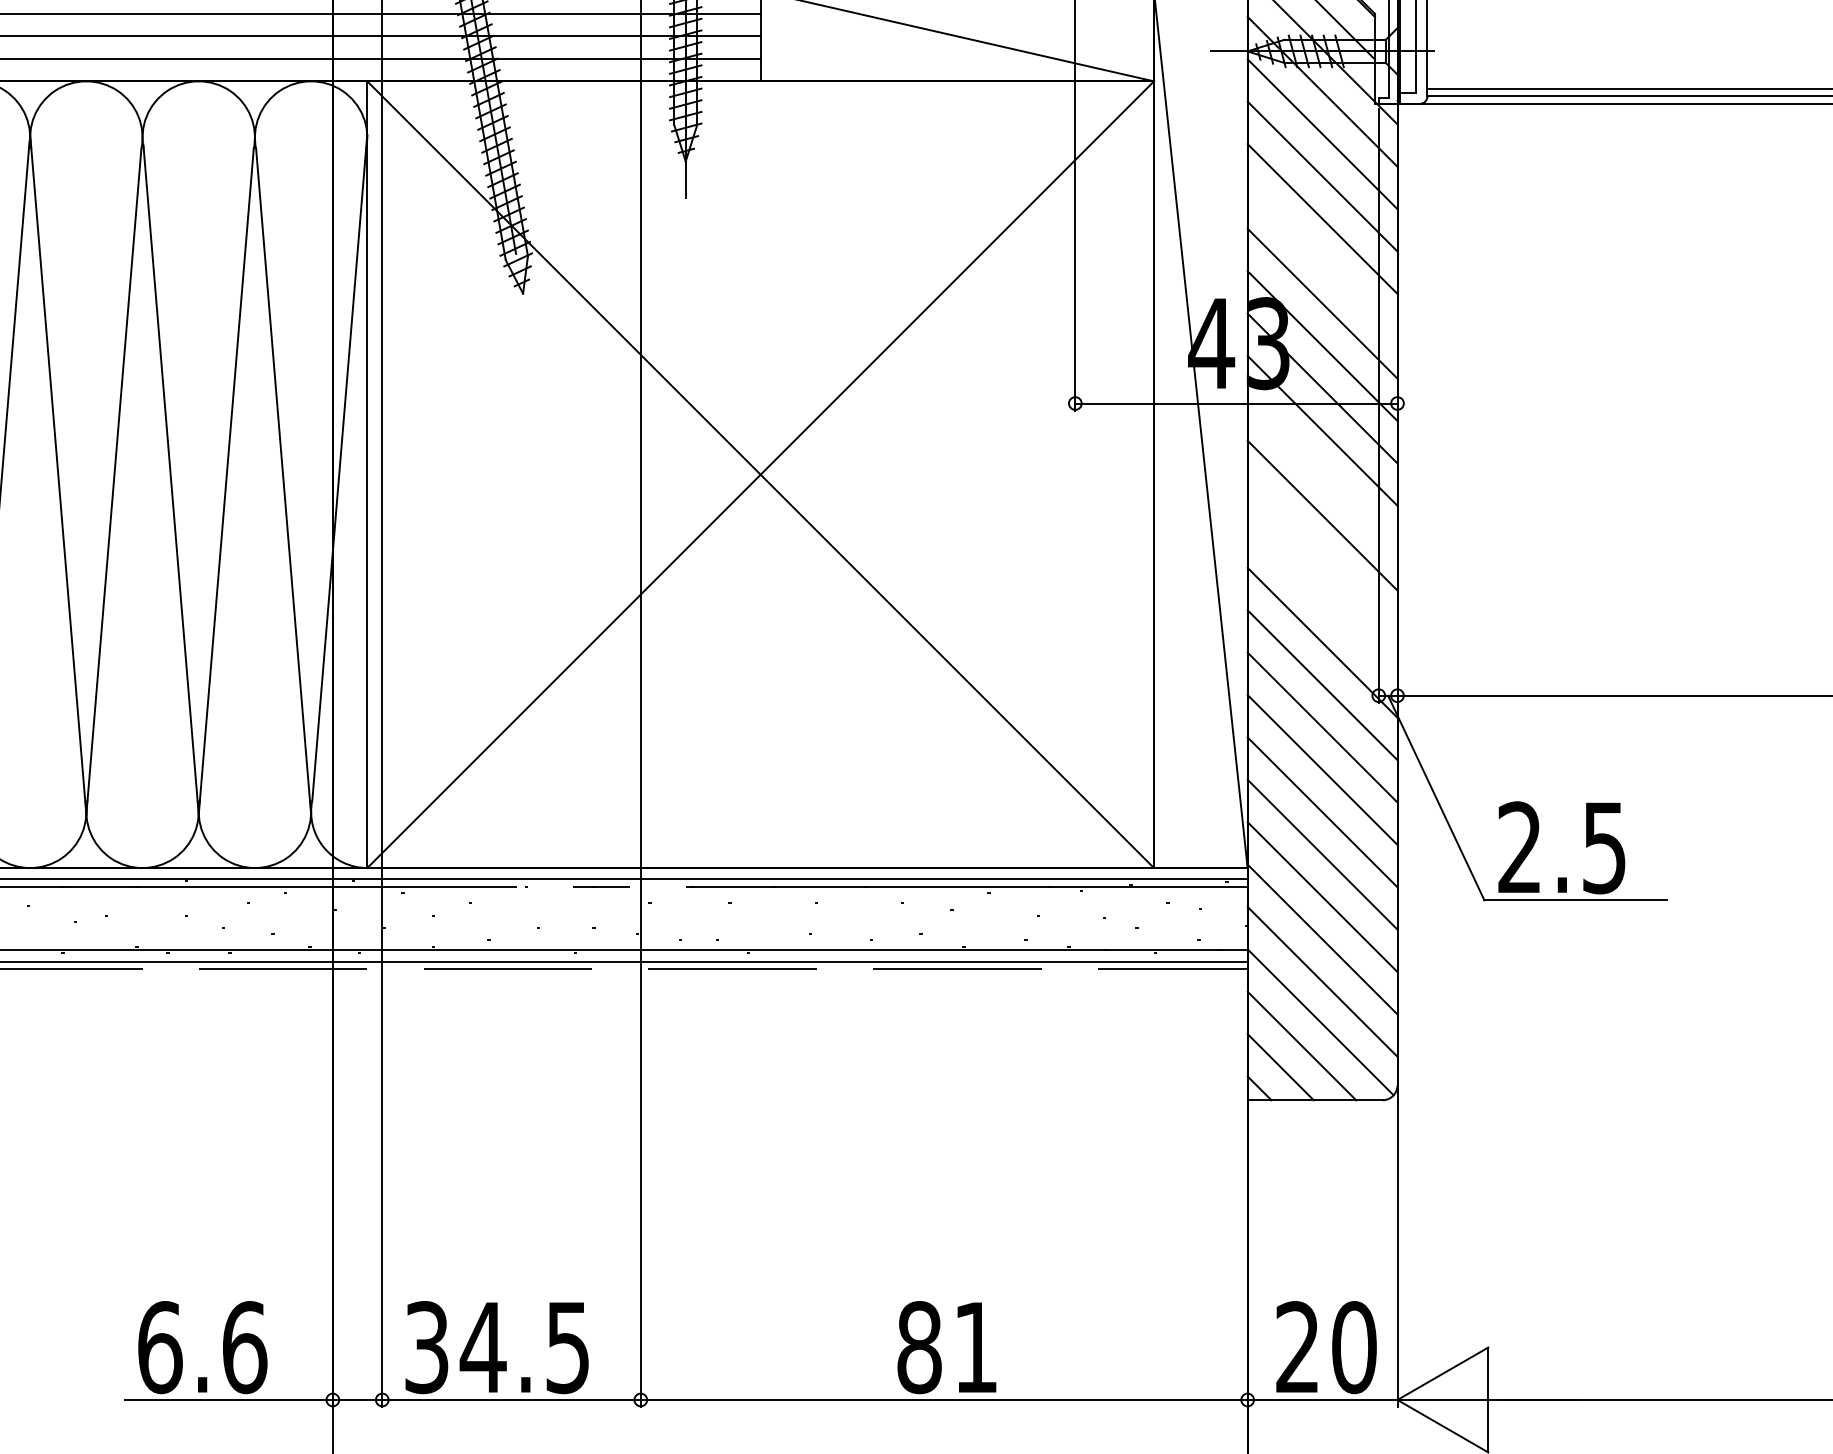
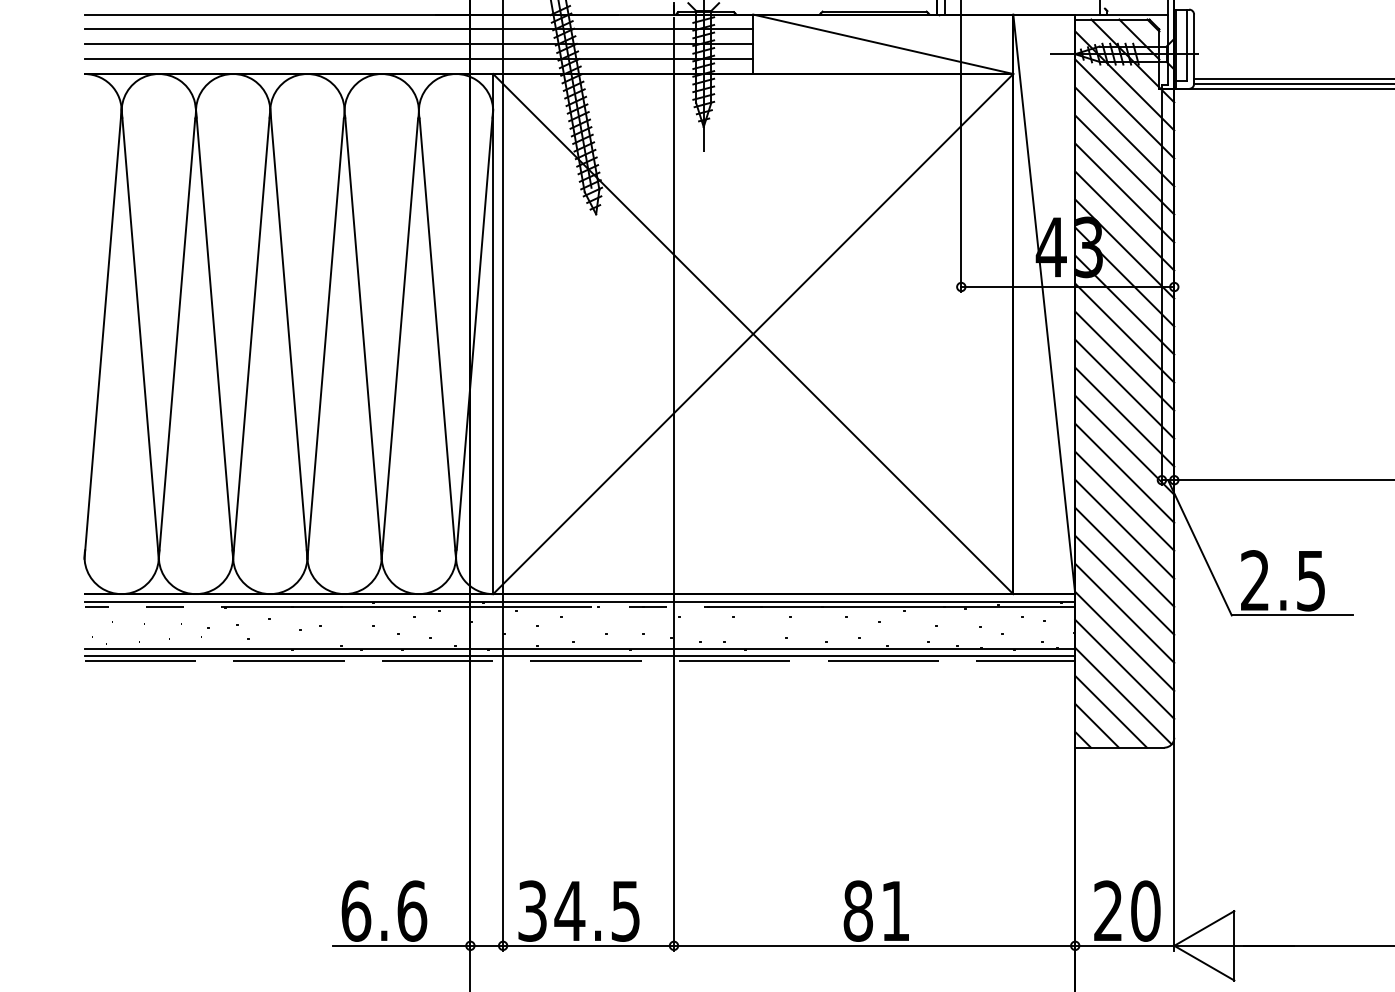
line: (1322, 260) -> (1124, 192), added
line: (1322, 472) -> (1124, 332), added
line: (1322, 557) -> (1124, 388), added
line: (1322, 599) -> (1124, 416), added

